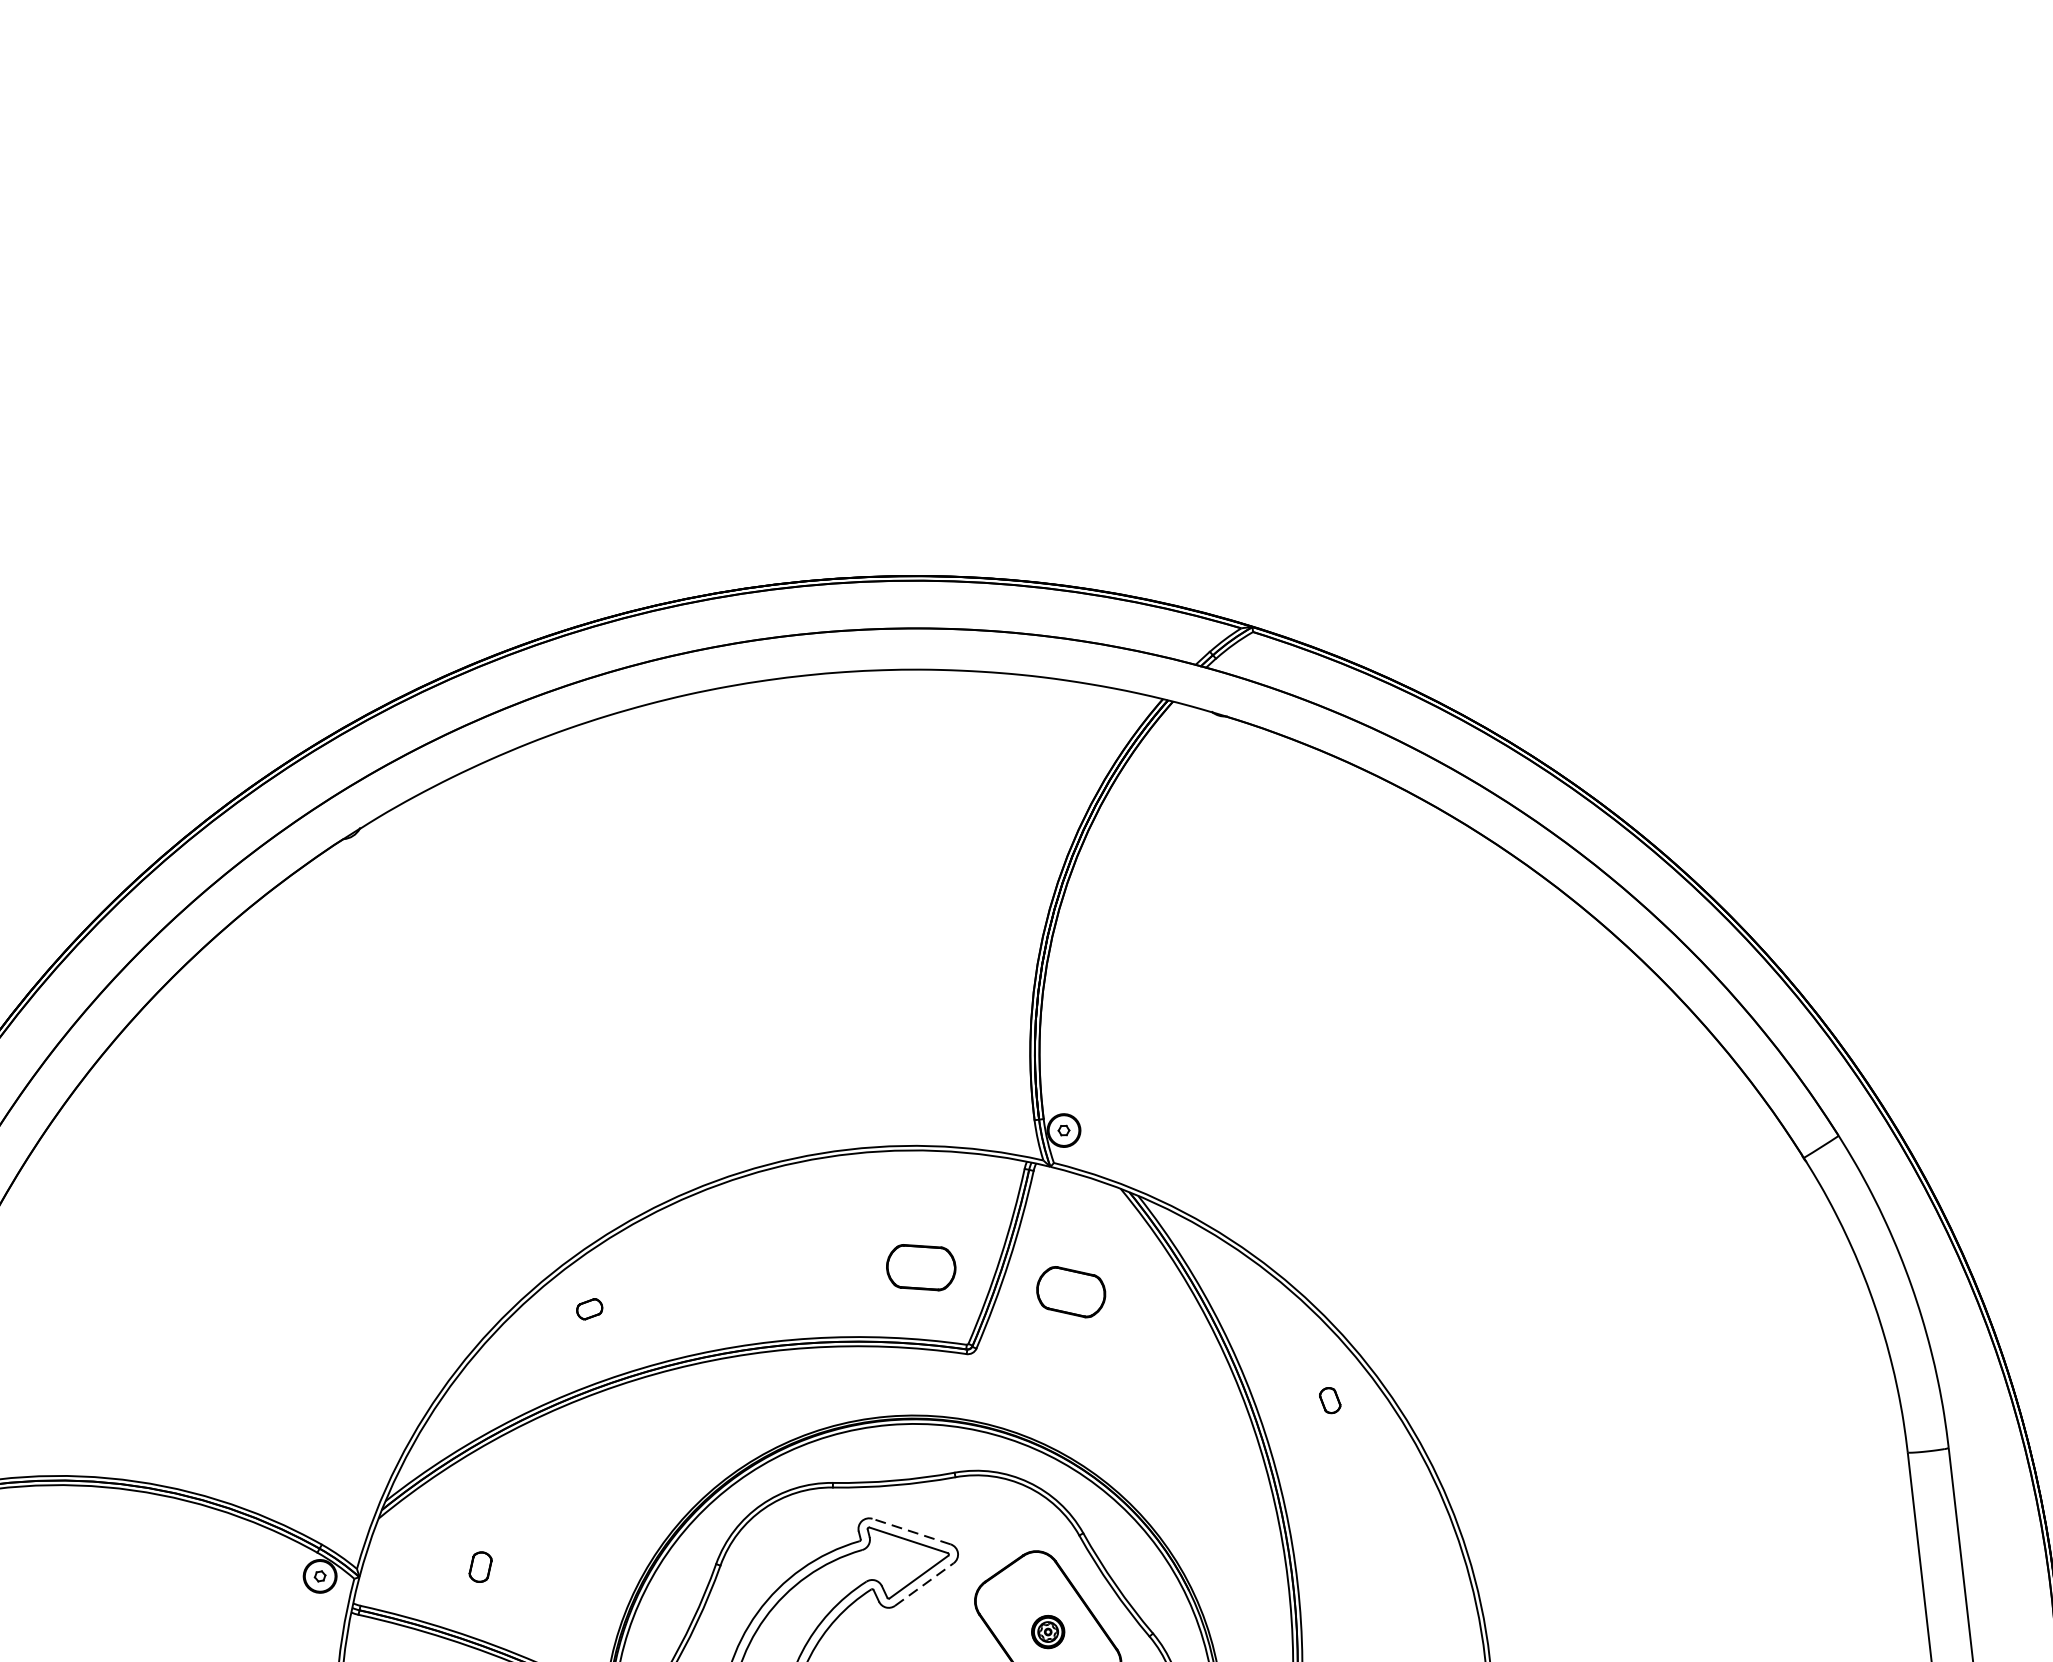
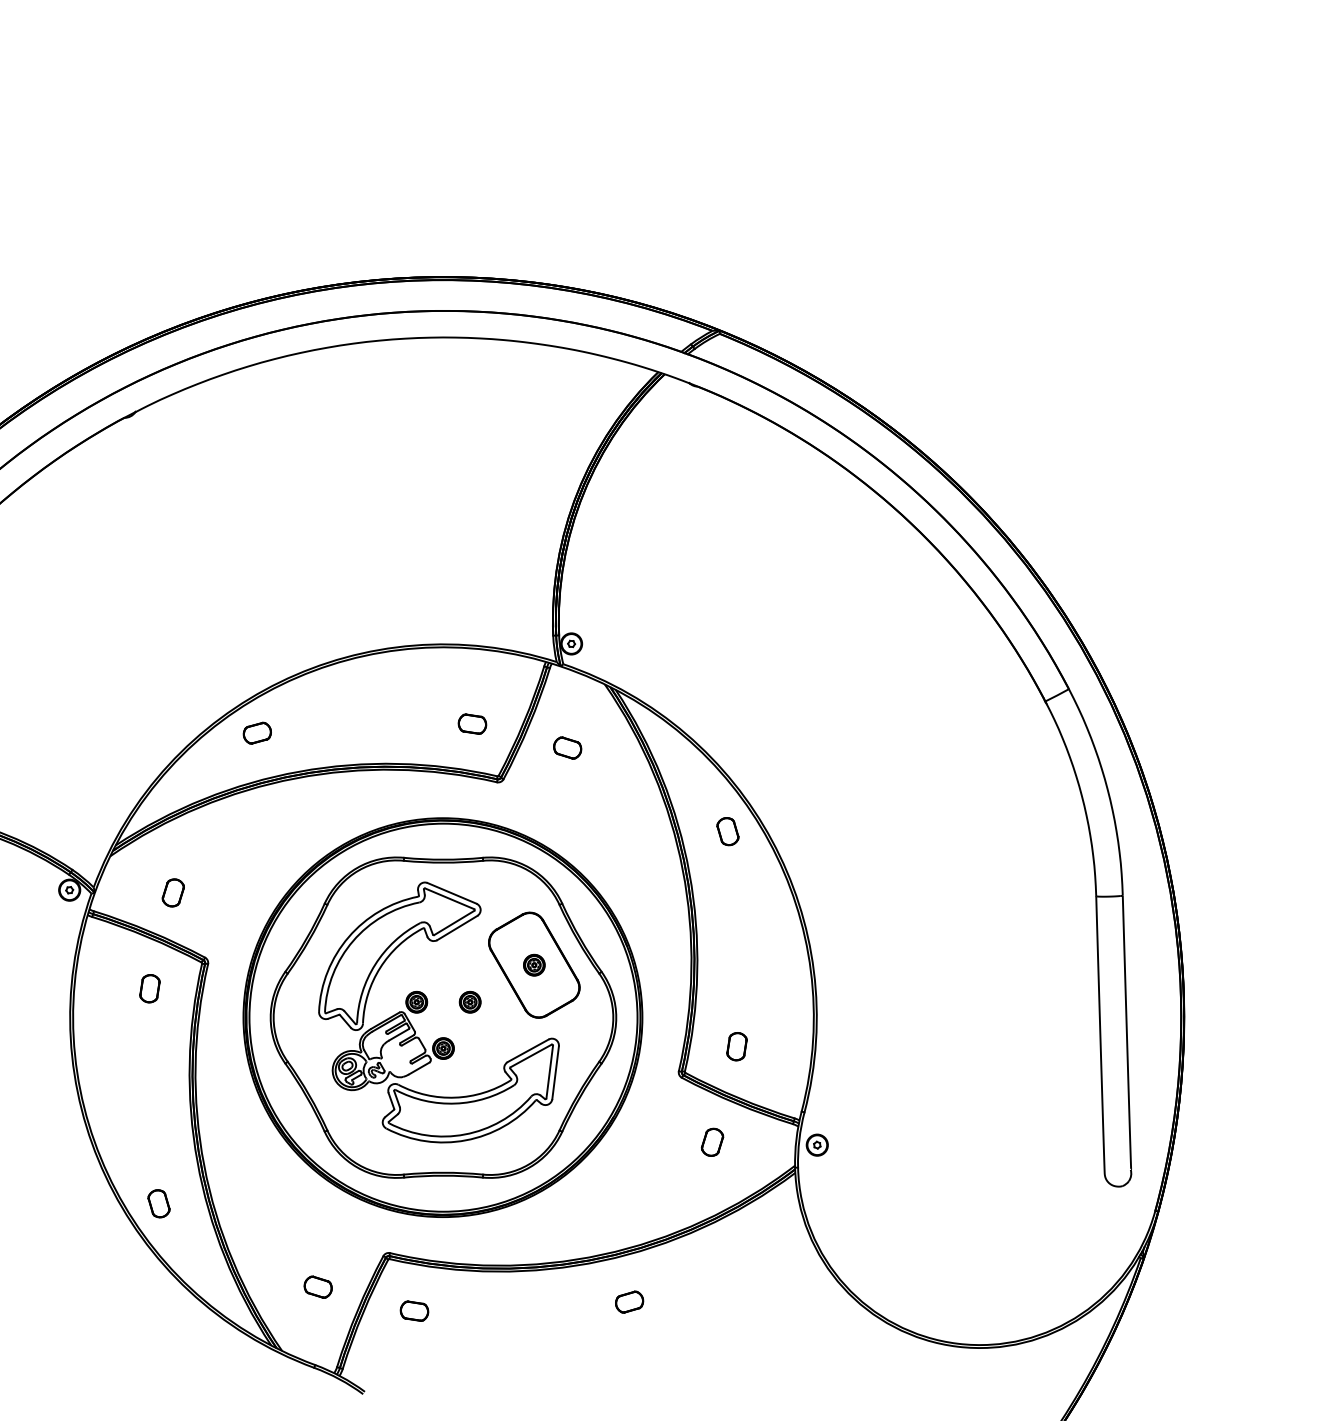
part: (921, 1266) -> (472, 723), size x0.62
part: (1071, 1291) -> (567, 747), size x0.62
part: (588, 1308) -> (256, 732), size x1.67
part: (1329, 1400) -> (727, 831), size x1.67
line: (912, 1531) -> (452, 893), dashed -> solid
part: (479, 1566) -> (172, 892), size x1.43
line: (924, 1583) -> (457, 927), dashed -> solid

